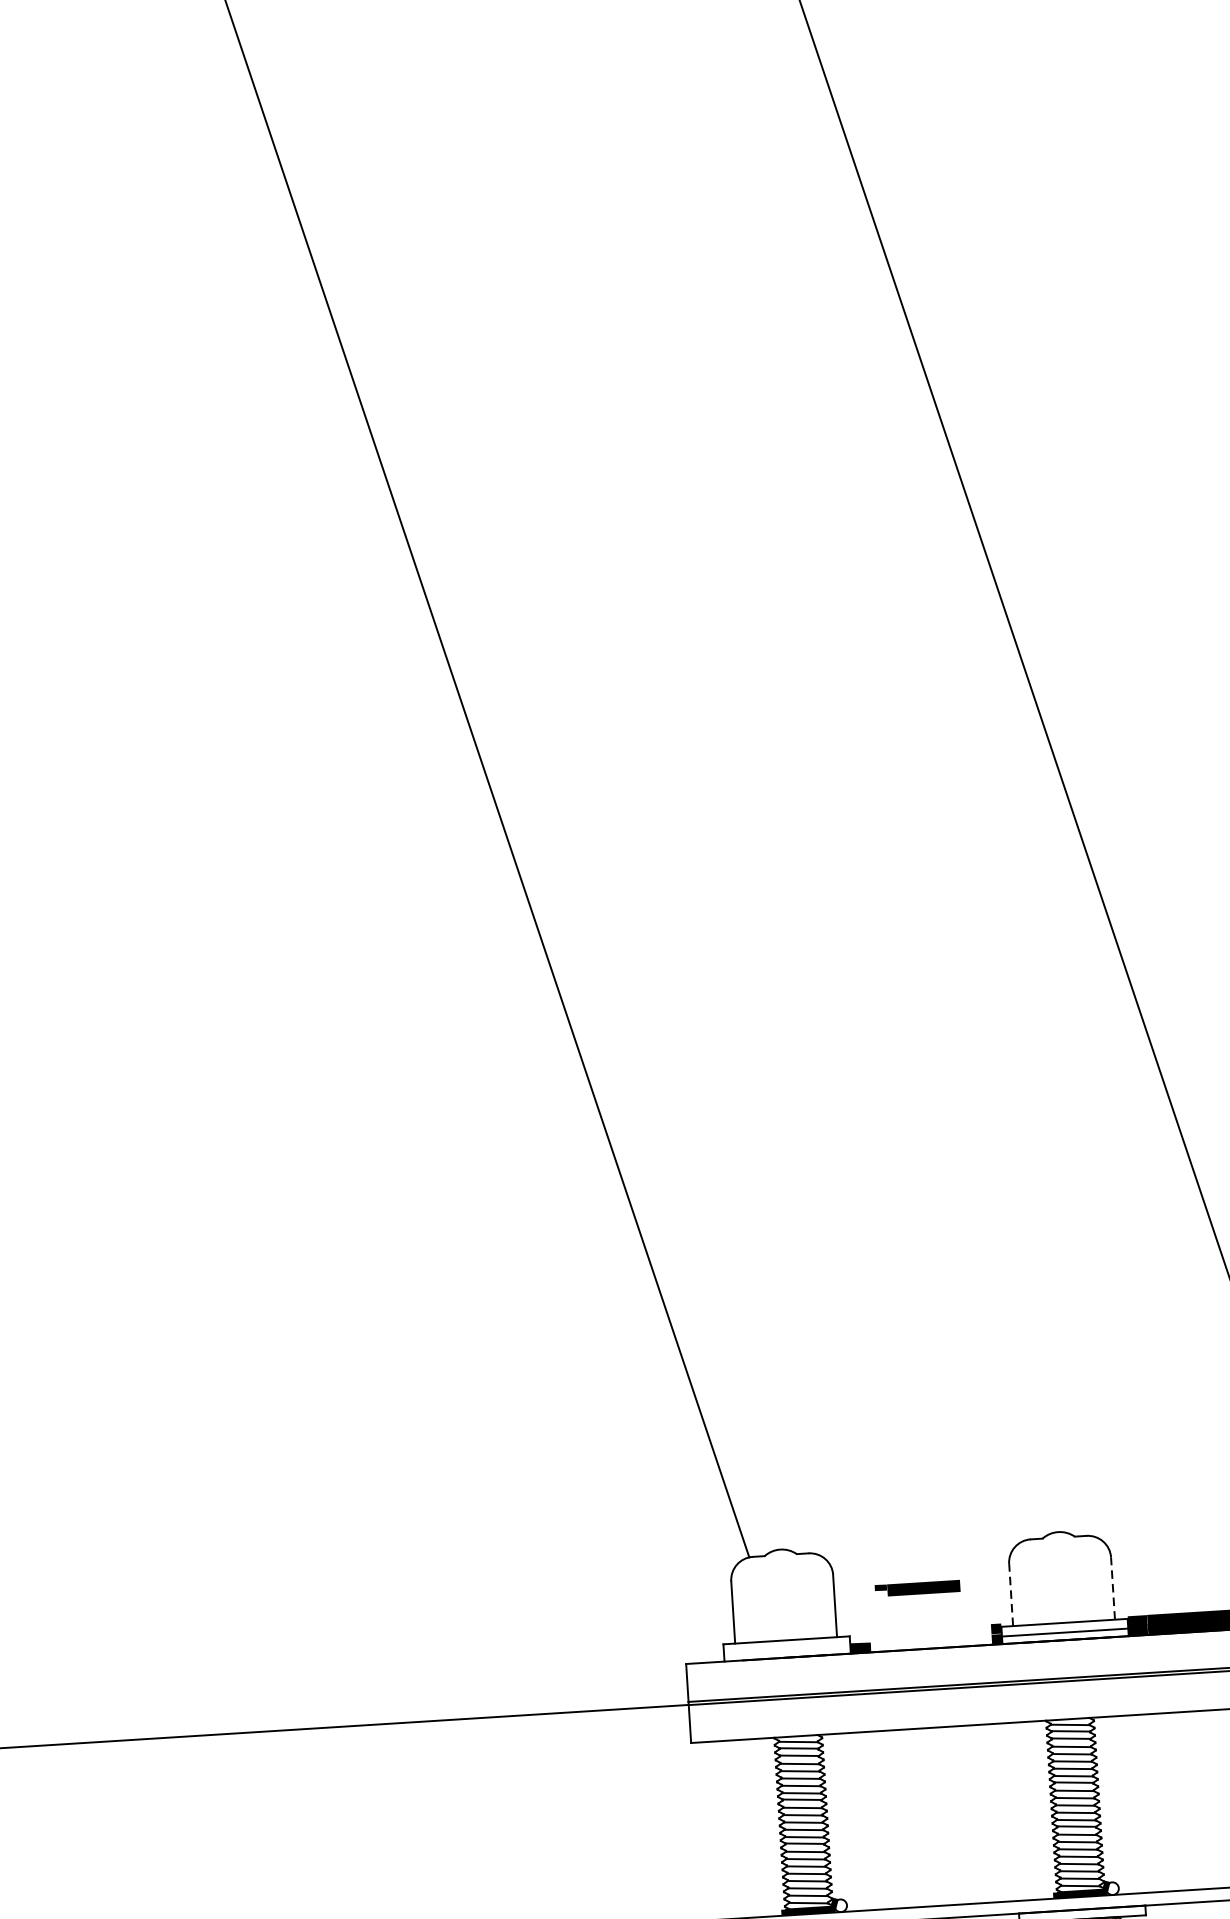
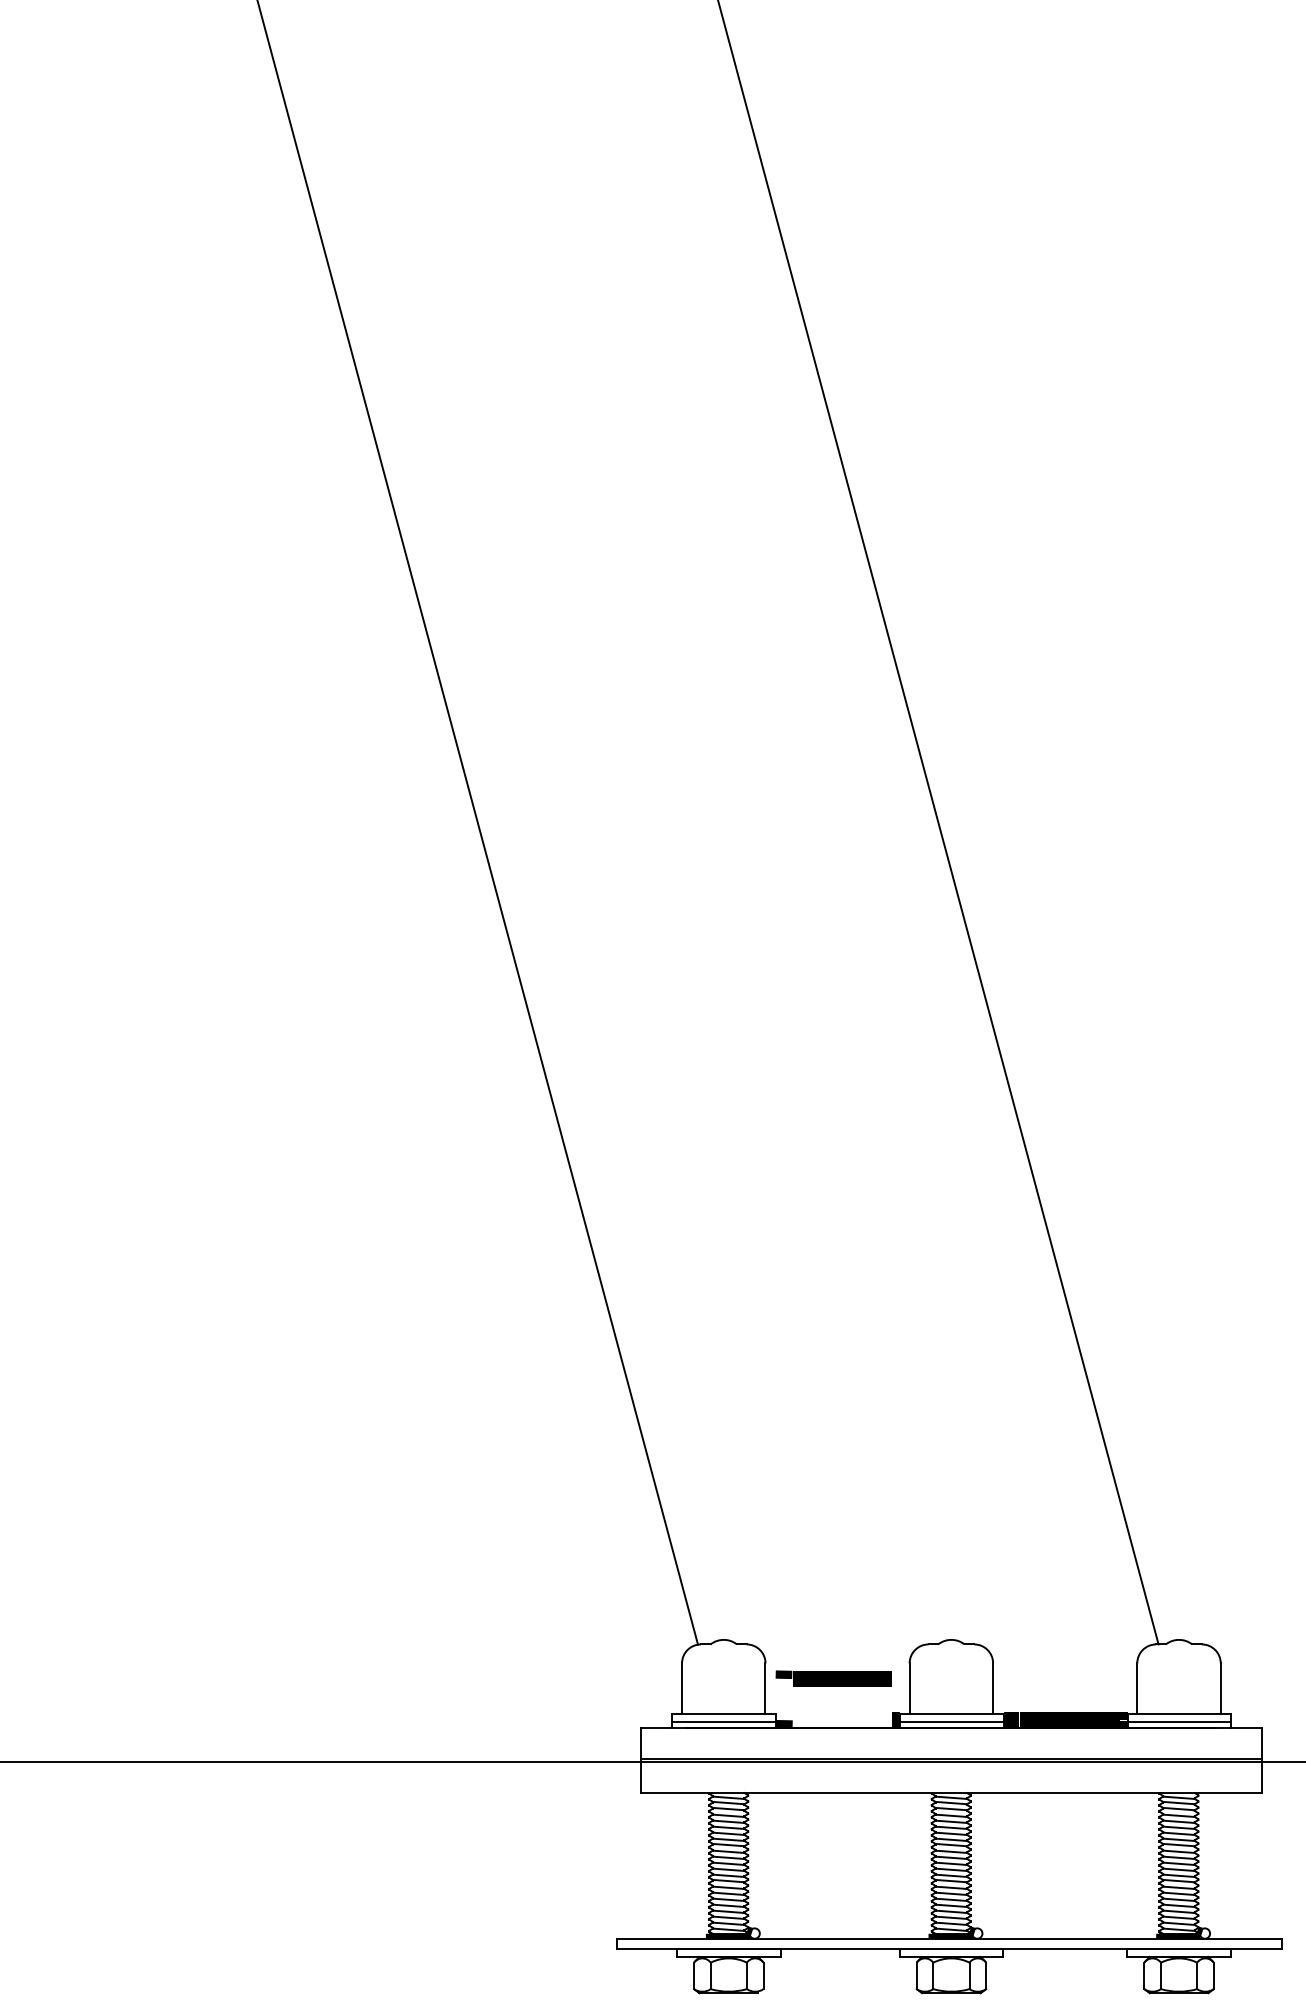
part: (917, 1588) -> (833, 1678), size x1.67
line: (1113, 1588) -> (993, 1688), dashed -> solid
line: (1010, 1594) -> (909, 1688), dashed -> solid
line: (786, 1650) -> (723, 1722), added

